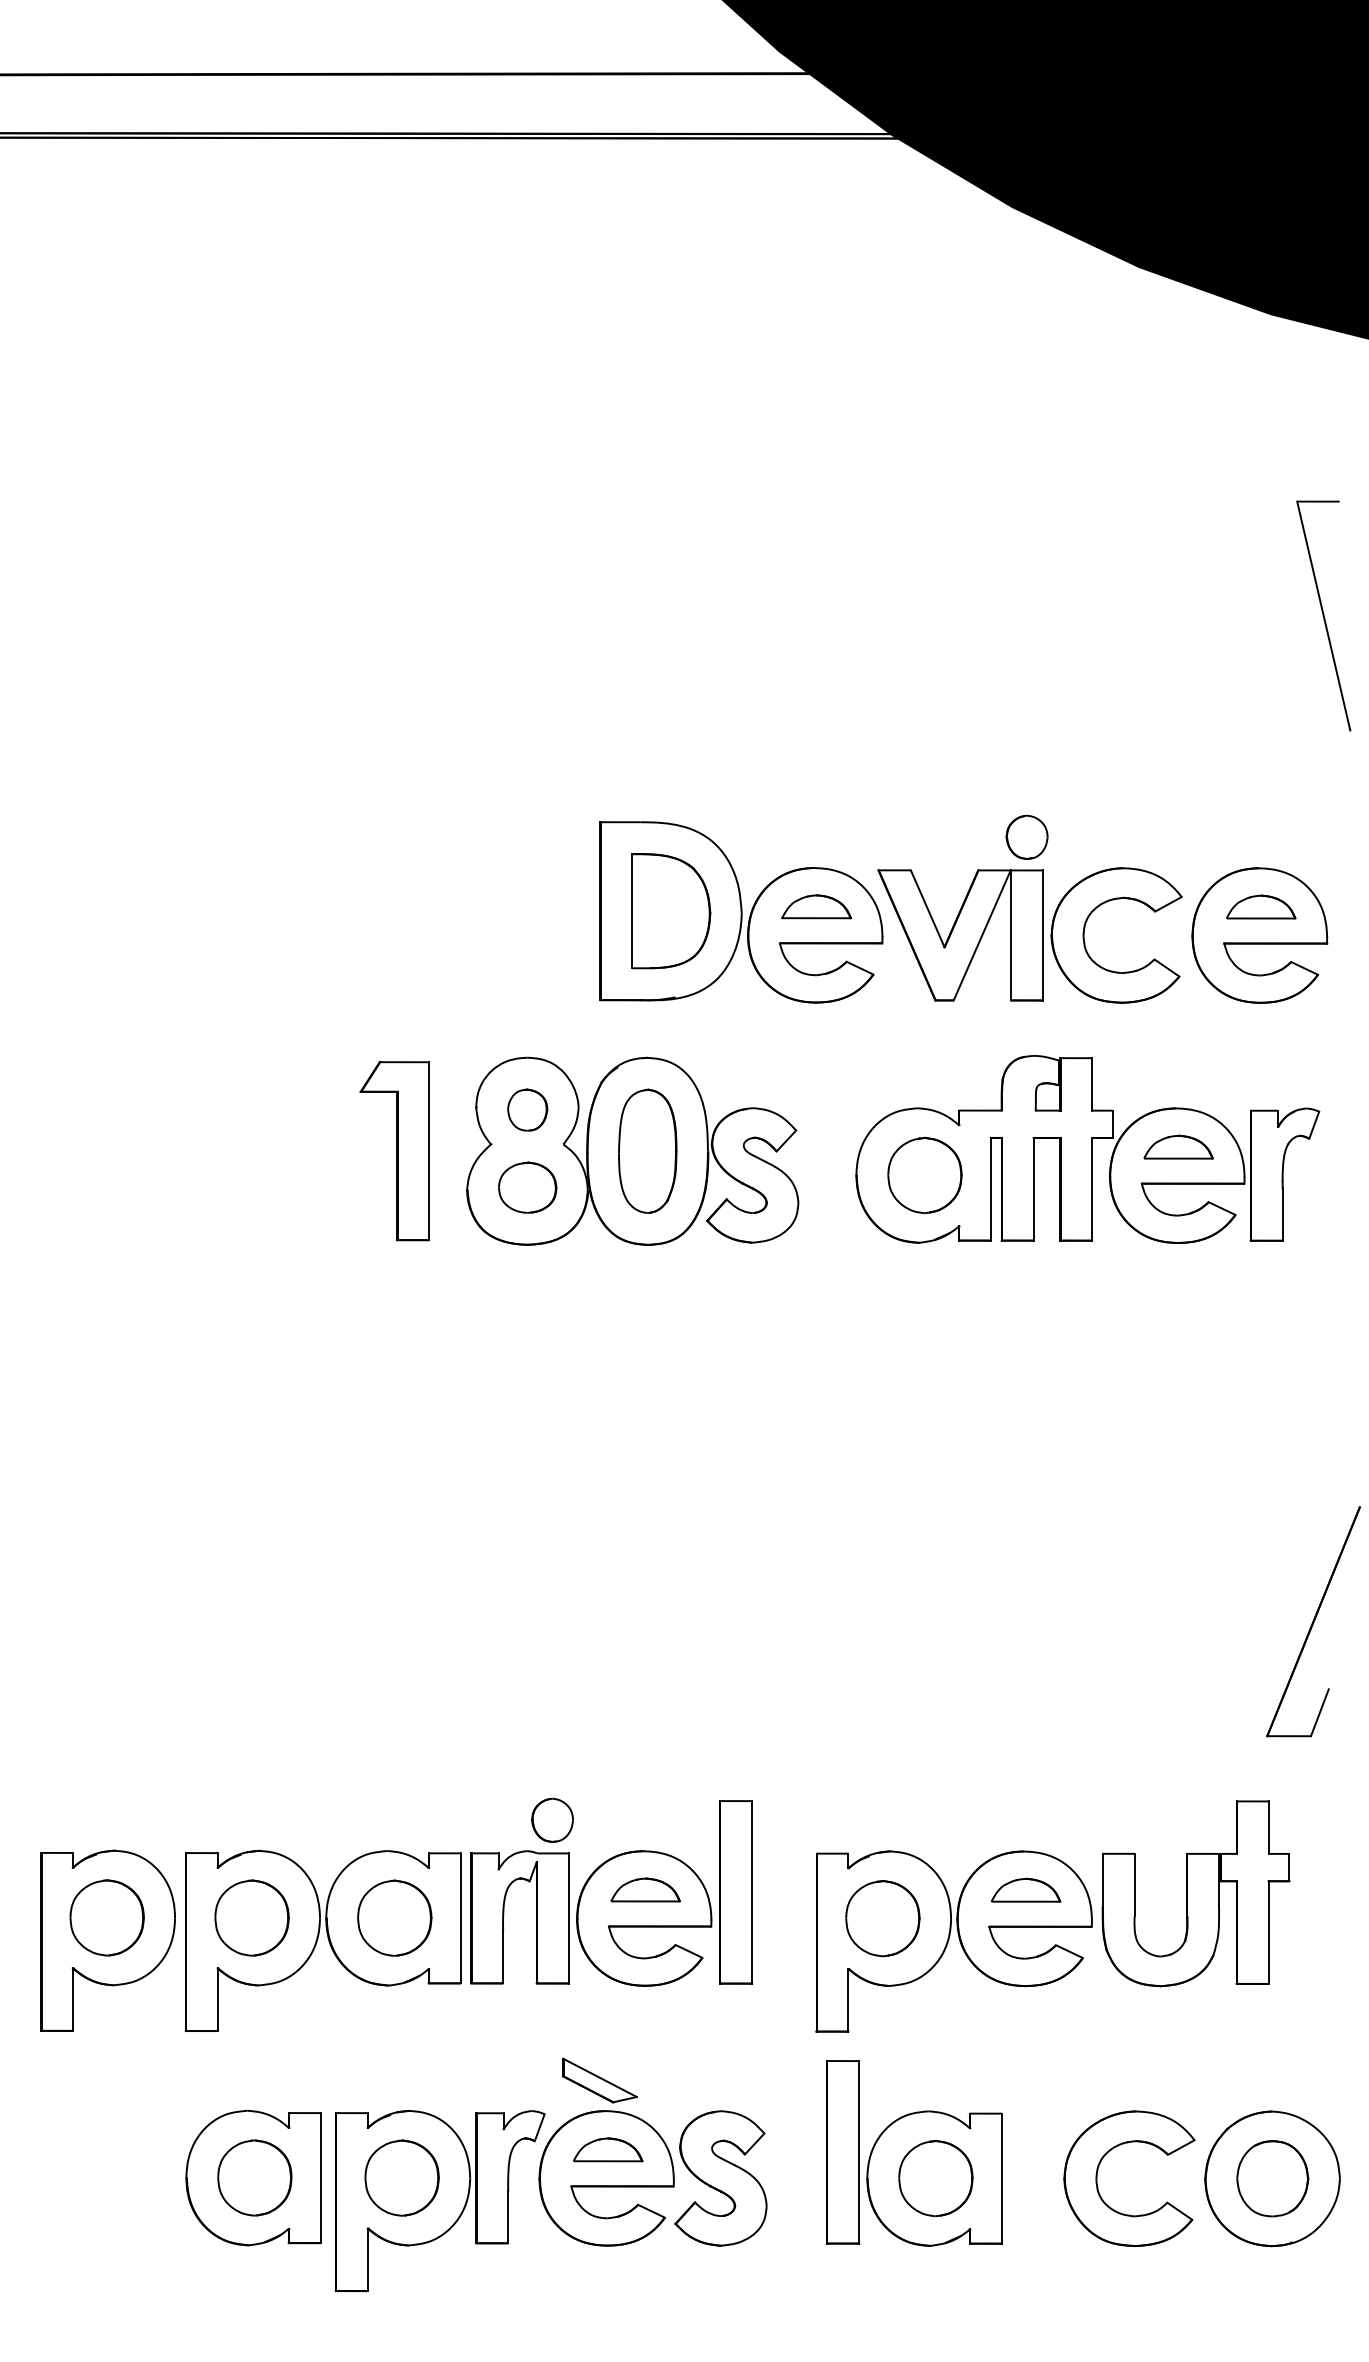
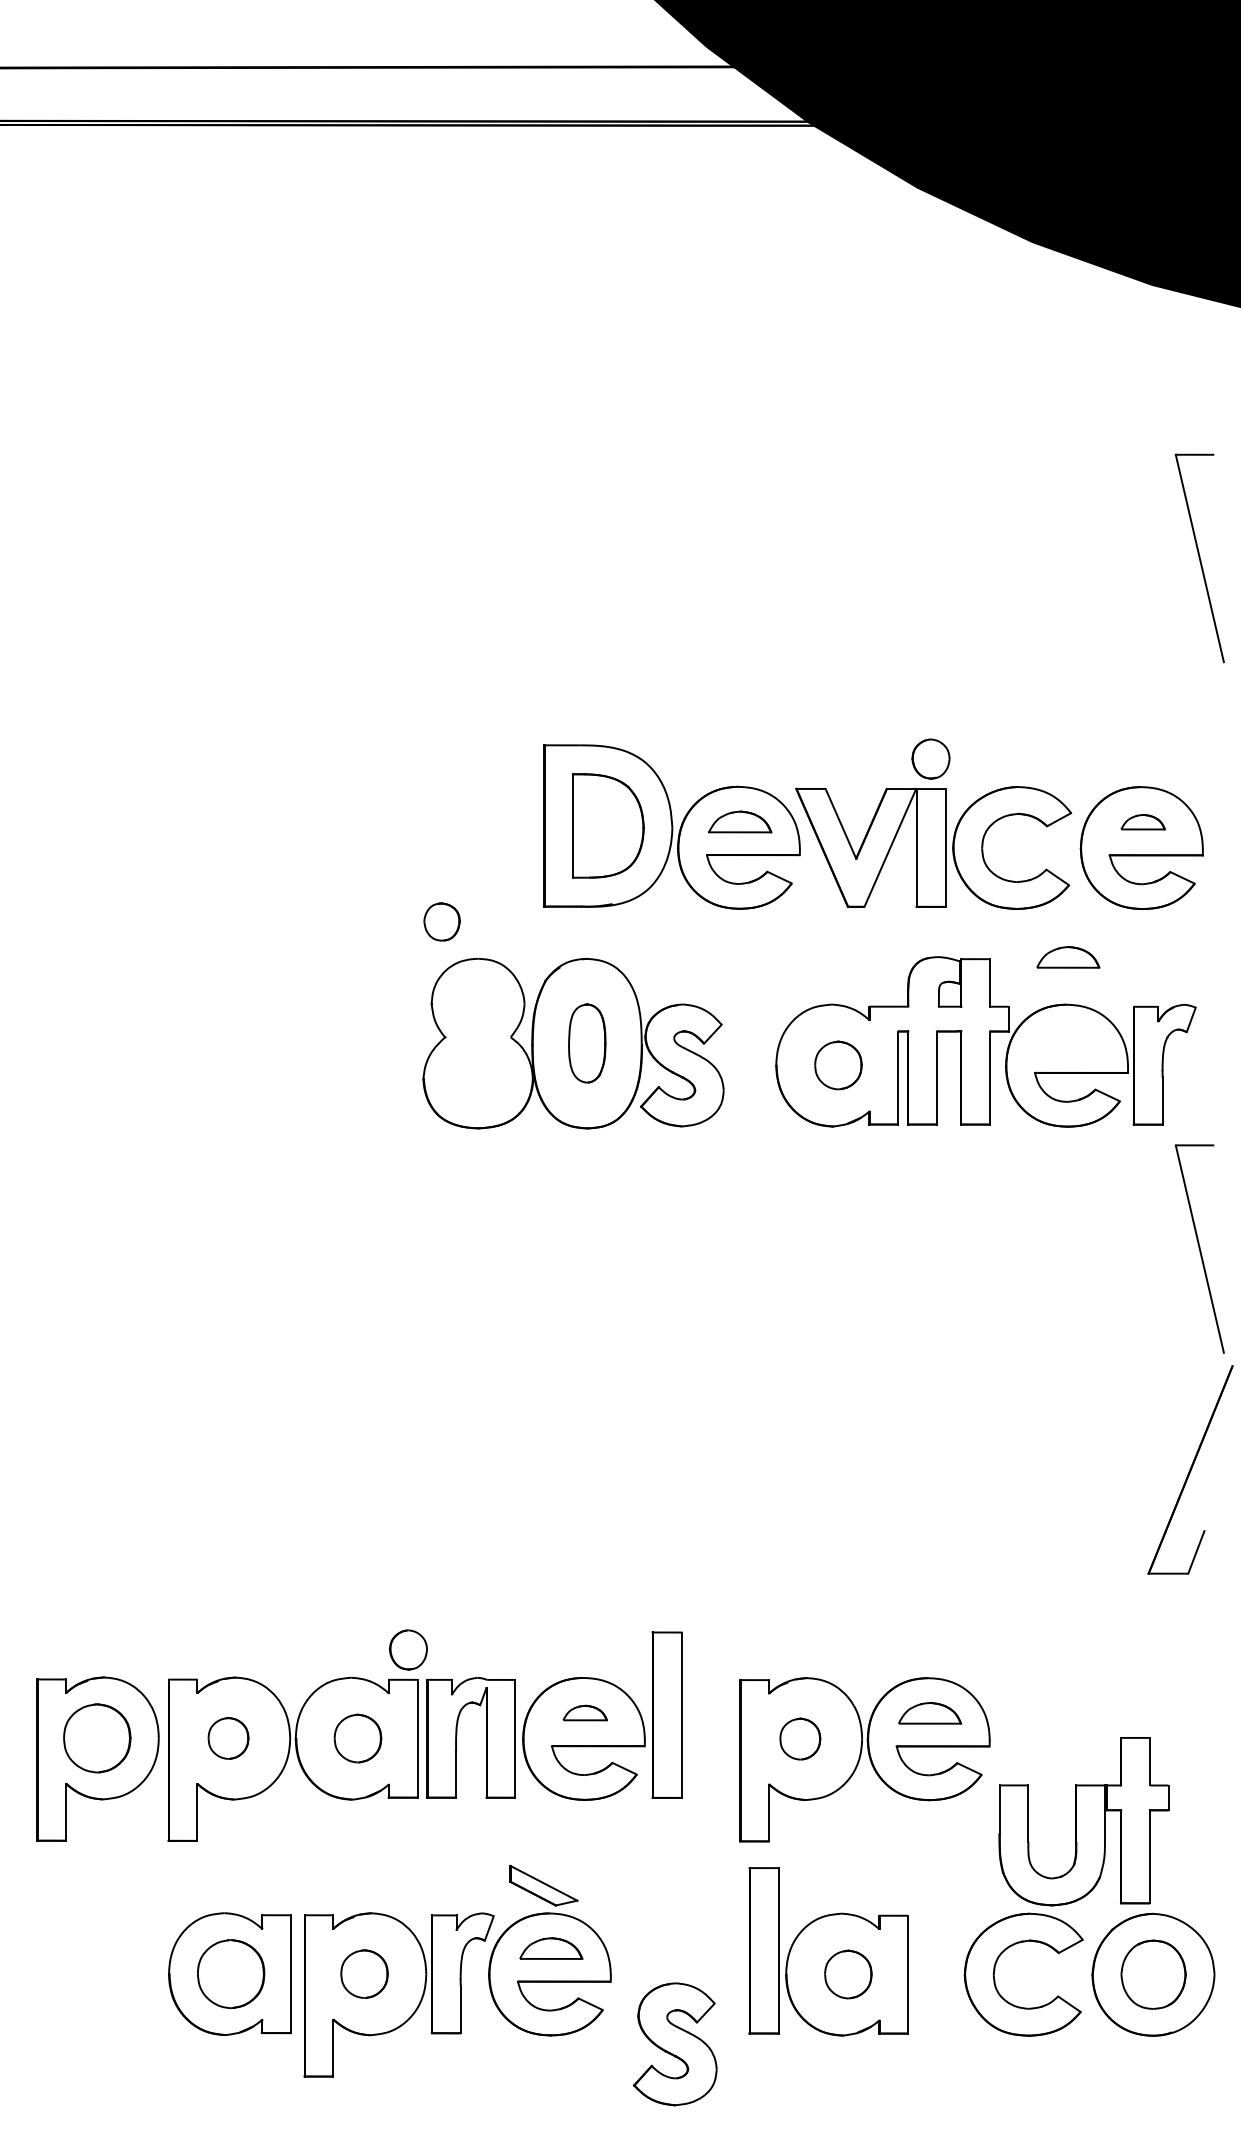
part: (1261, 906) -> (1143, 821), size x0.7
part: (527, 1109) -> (441, 921), moved
part: (1178, 1146) -> (1068, 956), moved
part: (647, 1150) -> (586, 1042), size x0.7
part: (394, 1151) -> (357, 1043), removed
part: (924, 1175) -> (838, 1065), size x0.7
part: (527, 1187) -> (478, 1076), removed
part: (1323, 1377) -> (1199, 1248), added
part: (552, 1819) -> (408, 1649), moved
part: (645, 1889) -> (585, 1712), size x0.7
part: (1195, 1893) -> (1083, 1821), moved
part: (251, 1917) -> (228, 1737), size x0.6
part: (394, 1917) -> (357, 1737), size x0.7
part: (882, 1918) -> (799, 1738), size x0.6
part: (401, 2177) -> (364, 1973), size x0.7
part: (720, 2178) -> (674, 2044), moved
part: (935, 2178) -> (847, 1974), size x0.7

